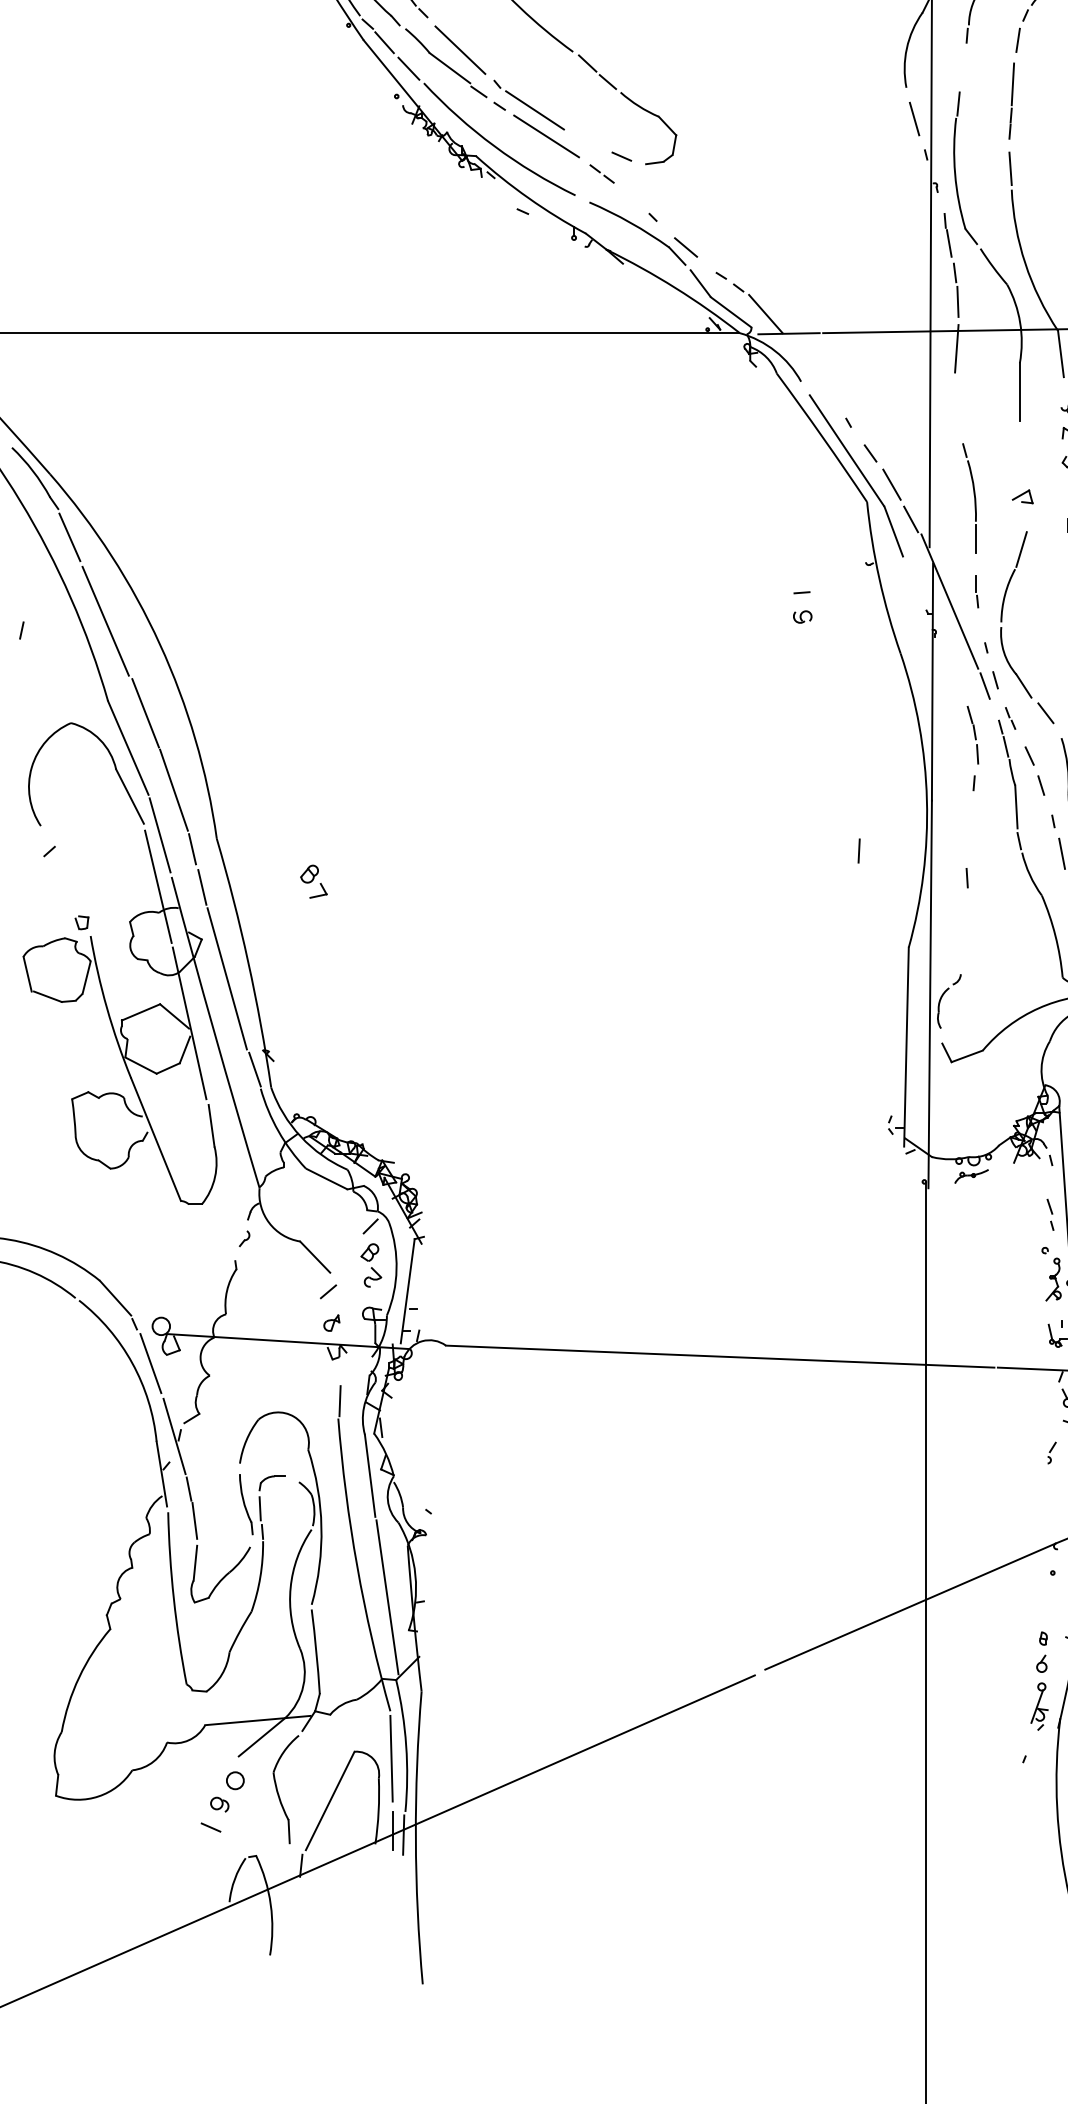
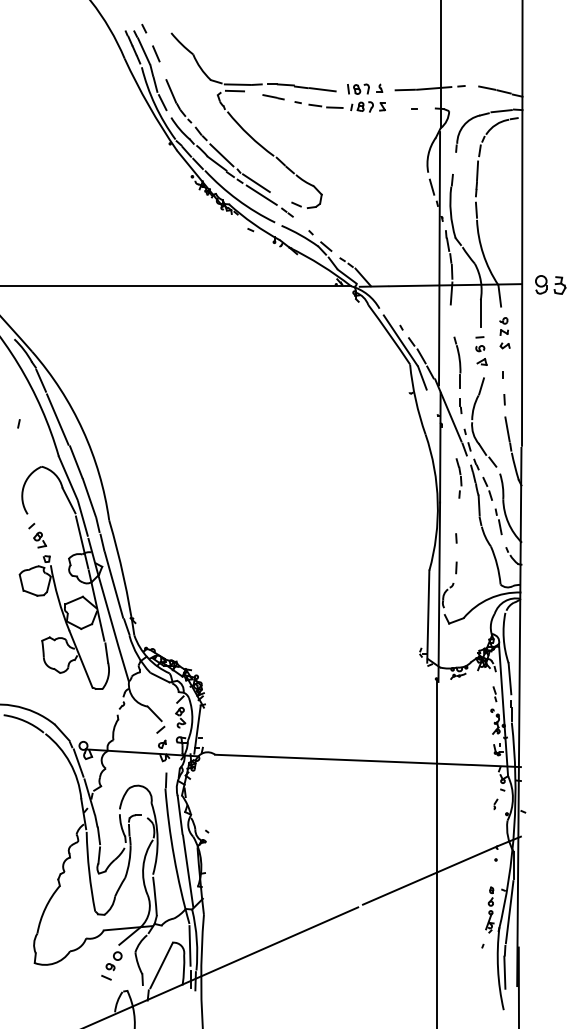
part: (803, 608) -> (480, 344), moved
line: (859, 850) -> (456, 567), moved
part: (314, 880) -> (40, 539), moved

